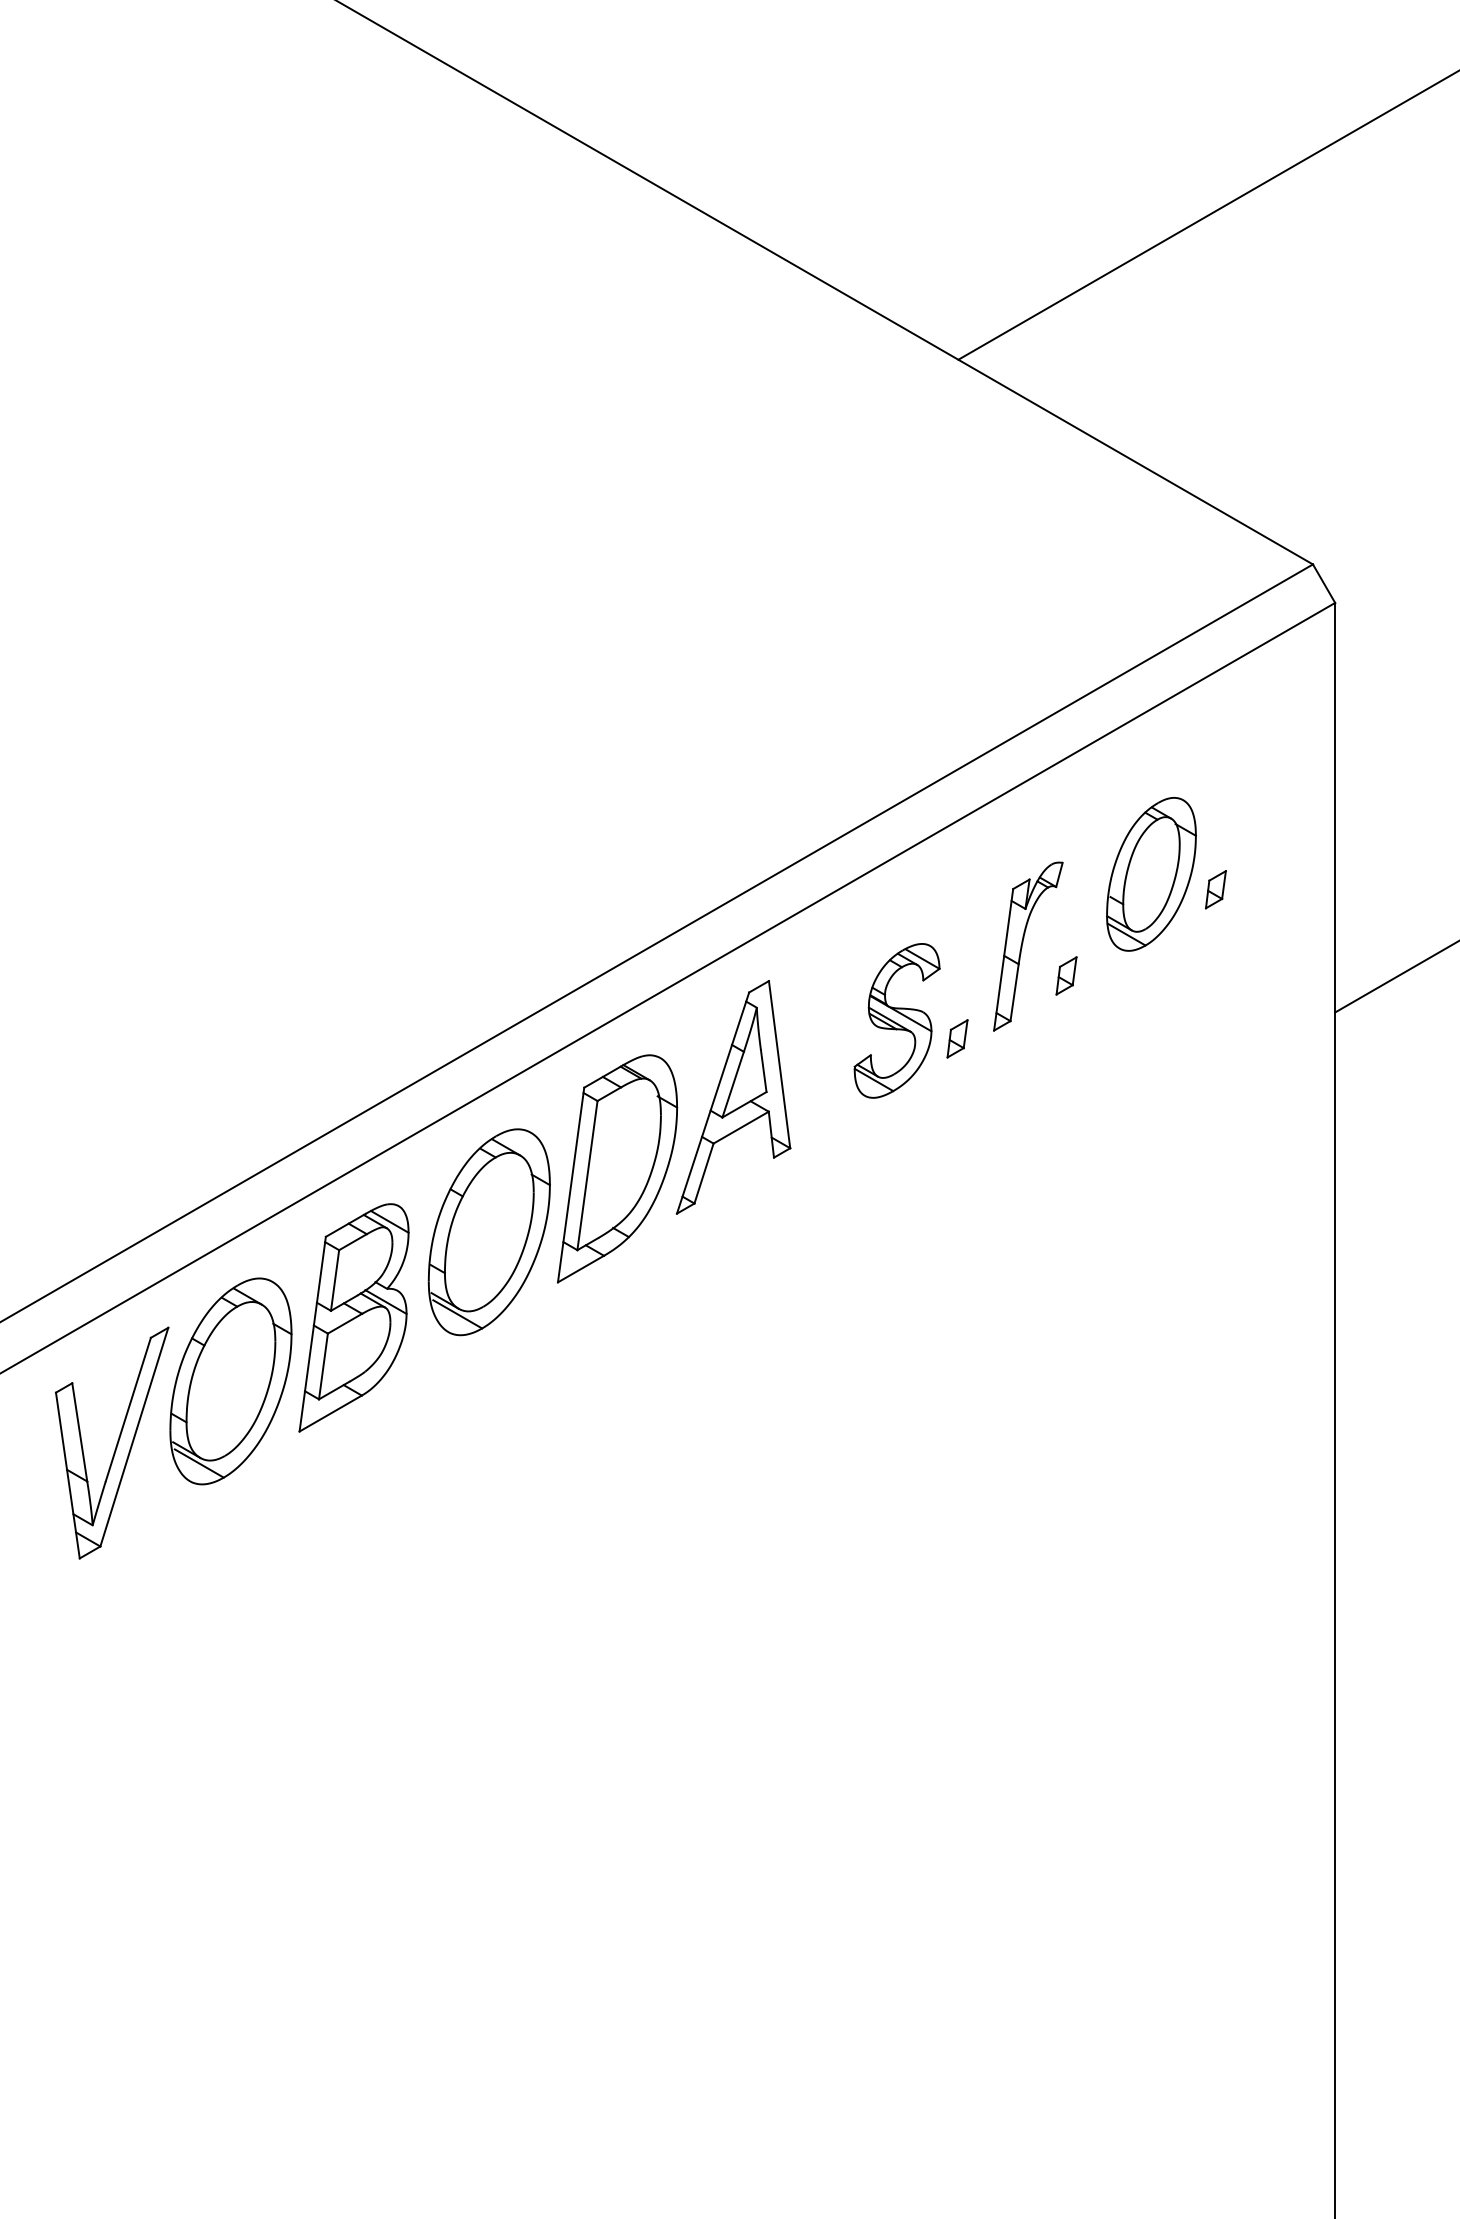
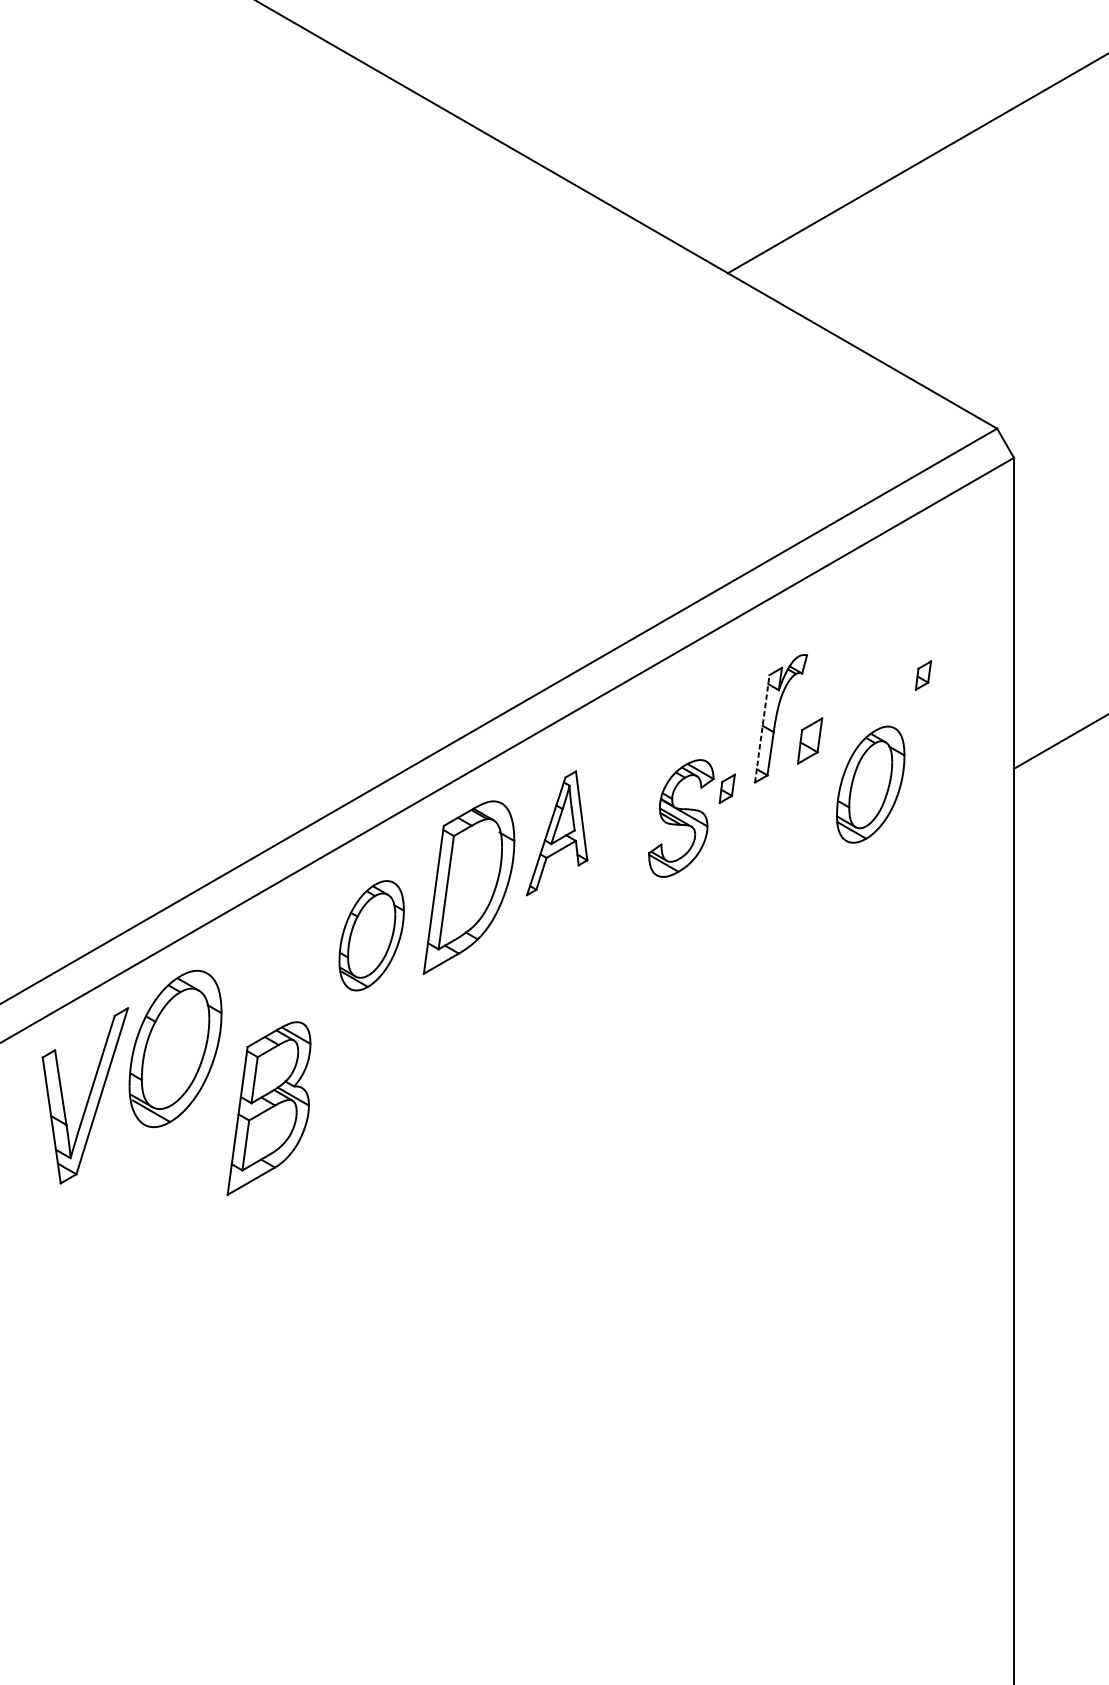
part: (1151, 874) -> (870, 784), moved
line: (1003, 959) -> (762, 728), solid -> dashed
part: (1066, 975) -> (810, 740), size x1.6
part: (896, 1020) -> (680, 818), moved
part: (733, 1097) -> (557, 833), size x0.7
part: (488, 1232) -> (371, 935), size x0.7
part: (353, 1317) -> (268, 1108), moved

